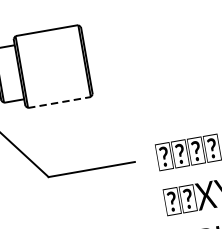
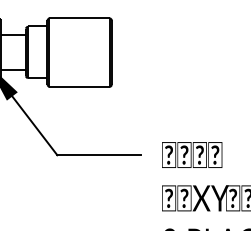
line: (60, 102) -> (80, 87), dashed -> solid

